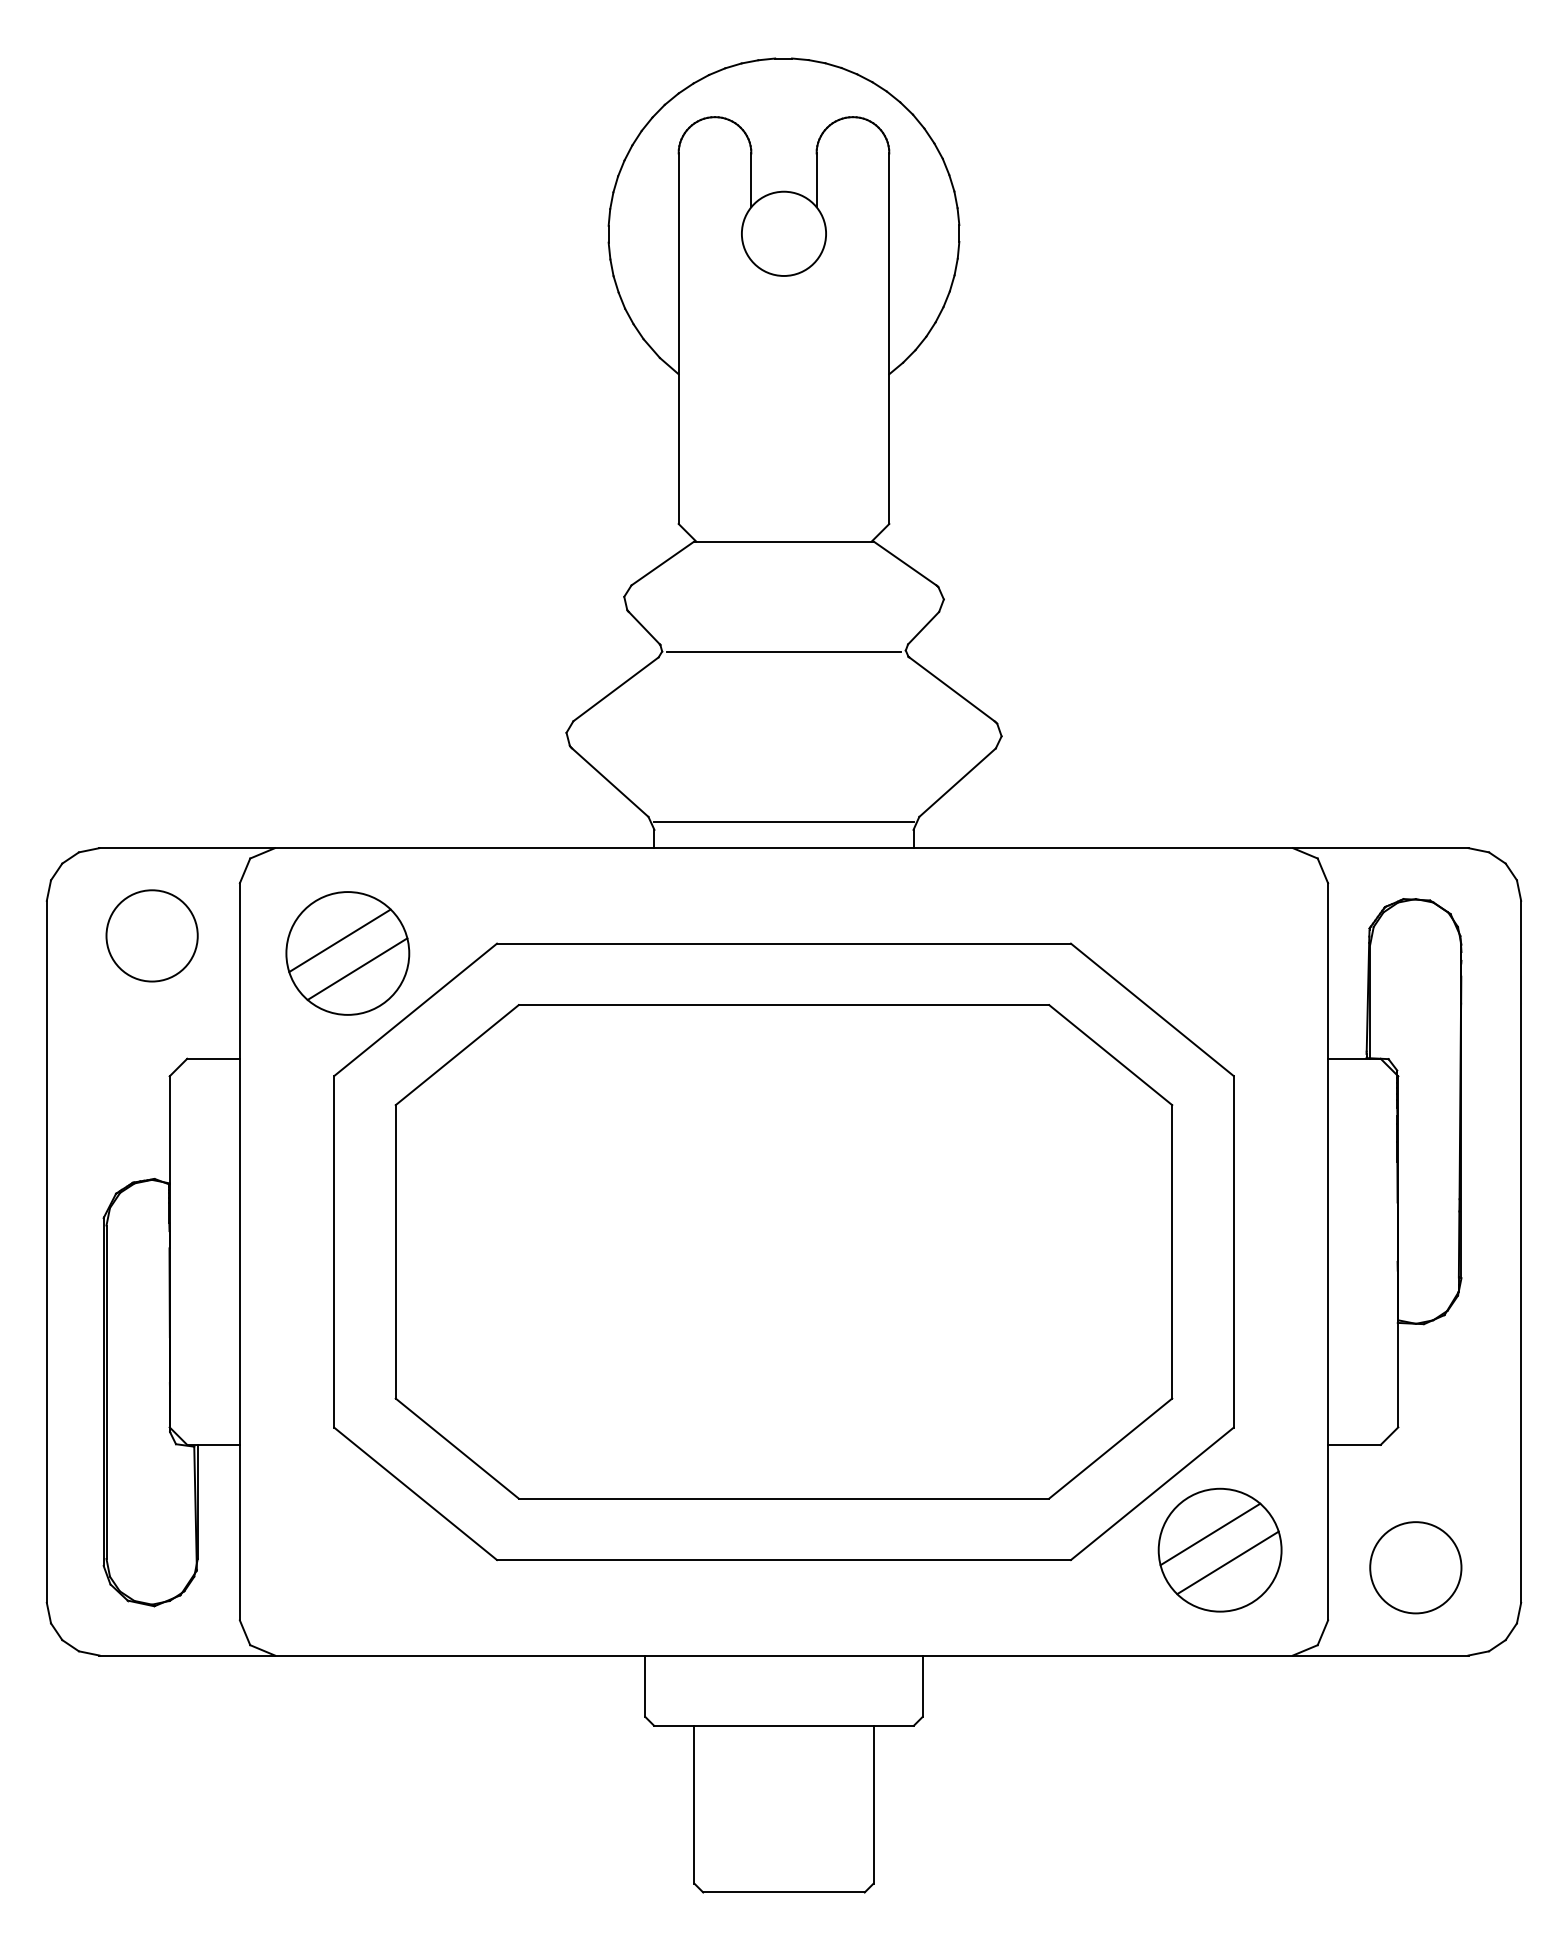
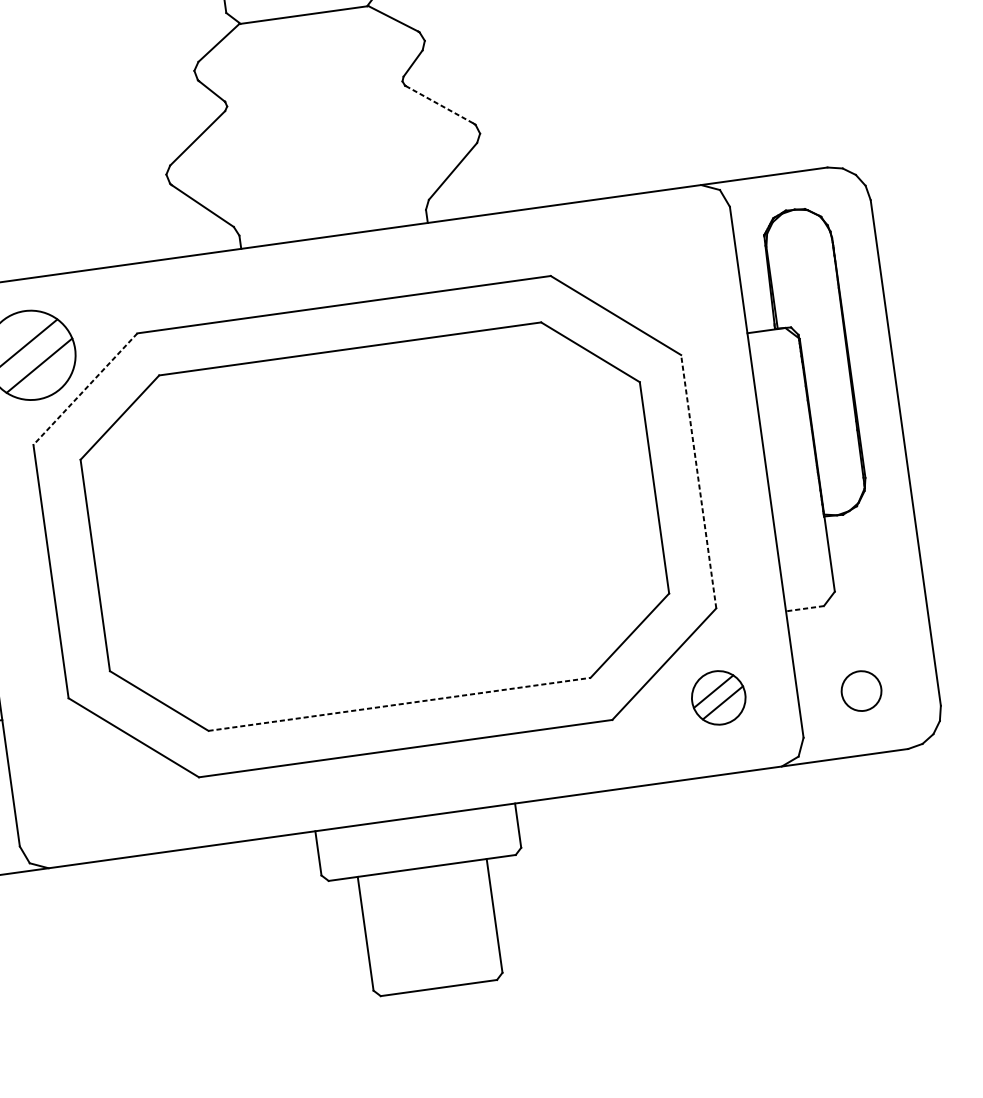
line: (783, 651) -> (314, 94), removed
line: (952, 689) -> (440, 104), solid -> dashed
line: (783, 822) -> (331, 217), removed
line: (415, 1009) -> (85, 388), solid -> dashed
line: (1233, 1251) -> (698, 481), solid -> dashed
line: (1353, 1444) -> (804, 608), solid -> dashed
line: (784, 1498) -> (399, 704), solid -> dashed
part: (1219, 1549) -> (718, 697), size x0.6
circle: (1415, 1567) -> (861, 690), size x0.6

